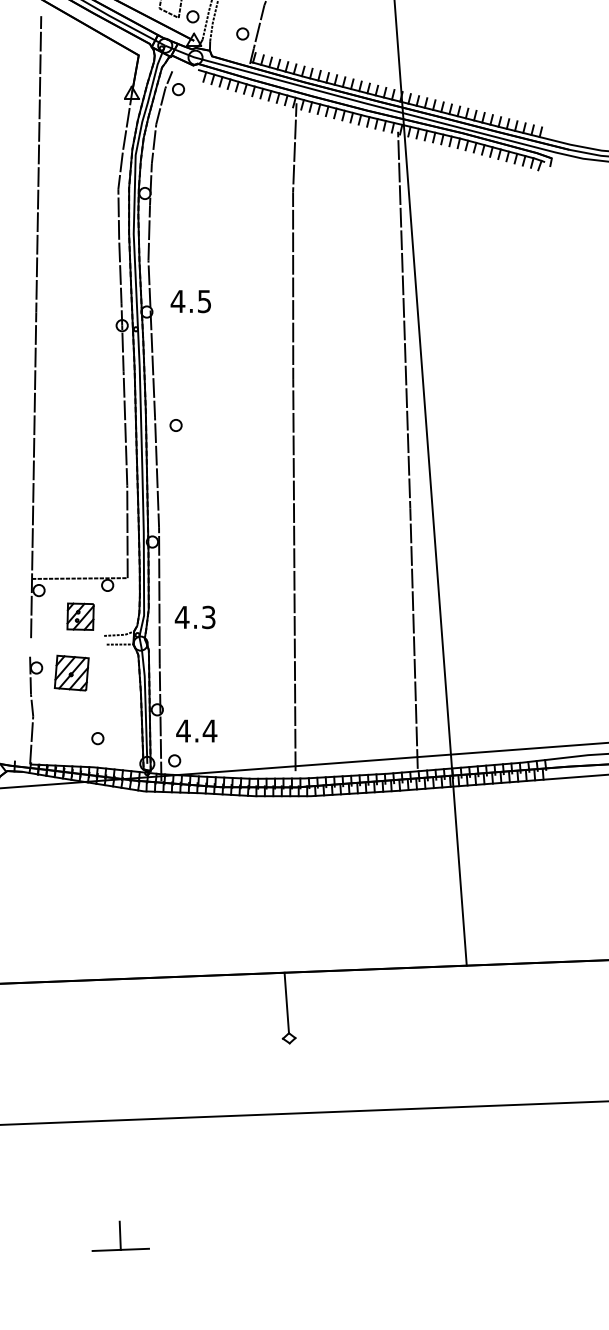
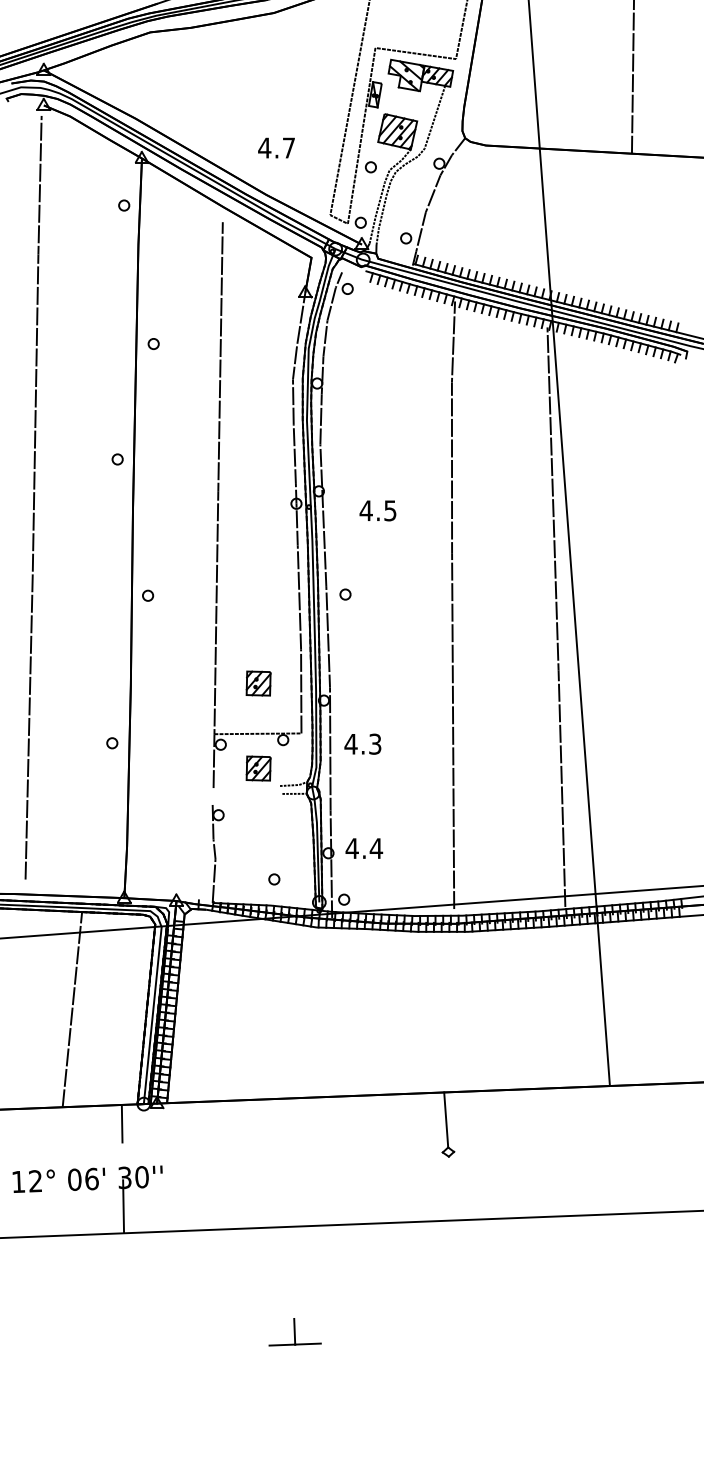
text: (190, 301) -> (377, 510), moved
part: (80, 523) -> (258, 683), added
text: (194, 616) -> (362, 743), moved
part: (71, 672) -> (250, 819), removed
text: (196, 730) -> (364, 848), moved

